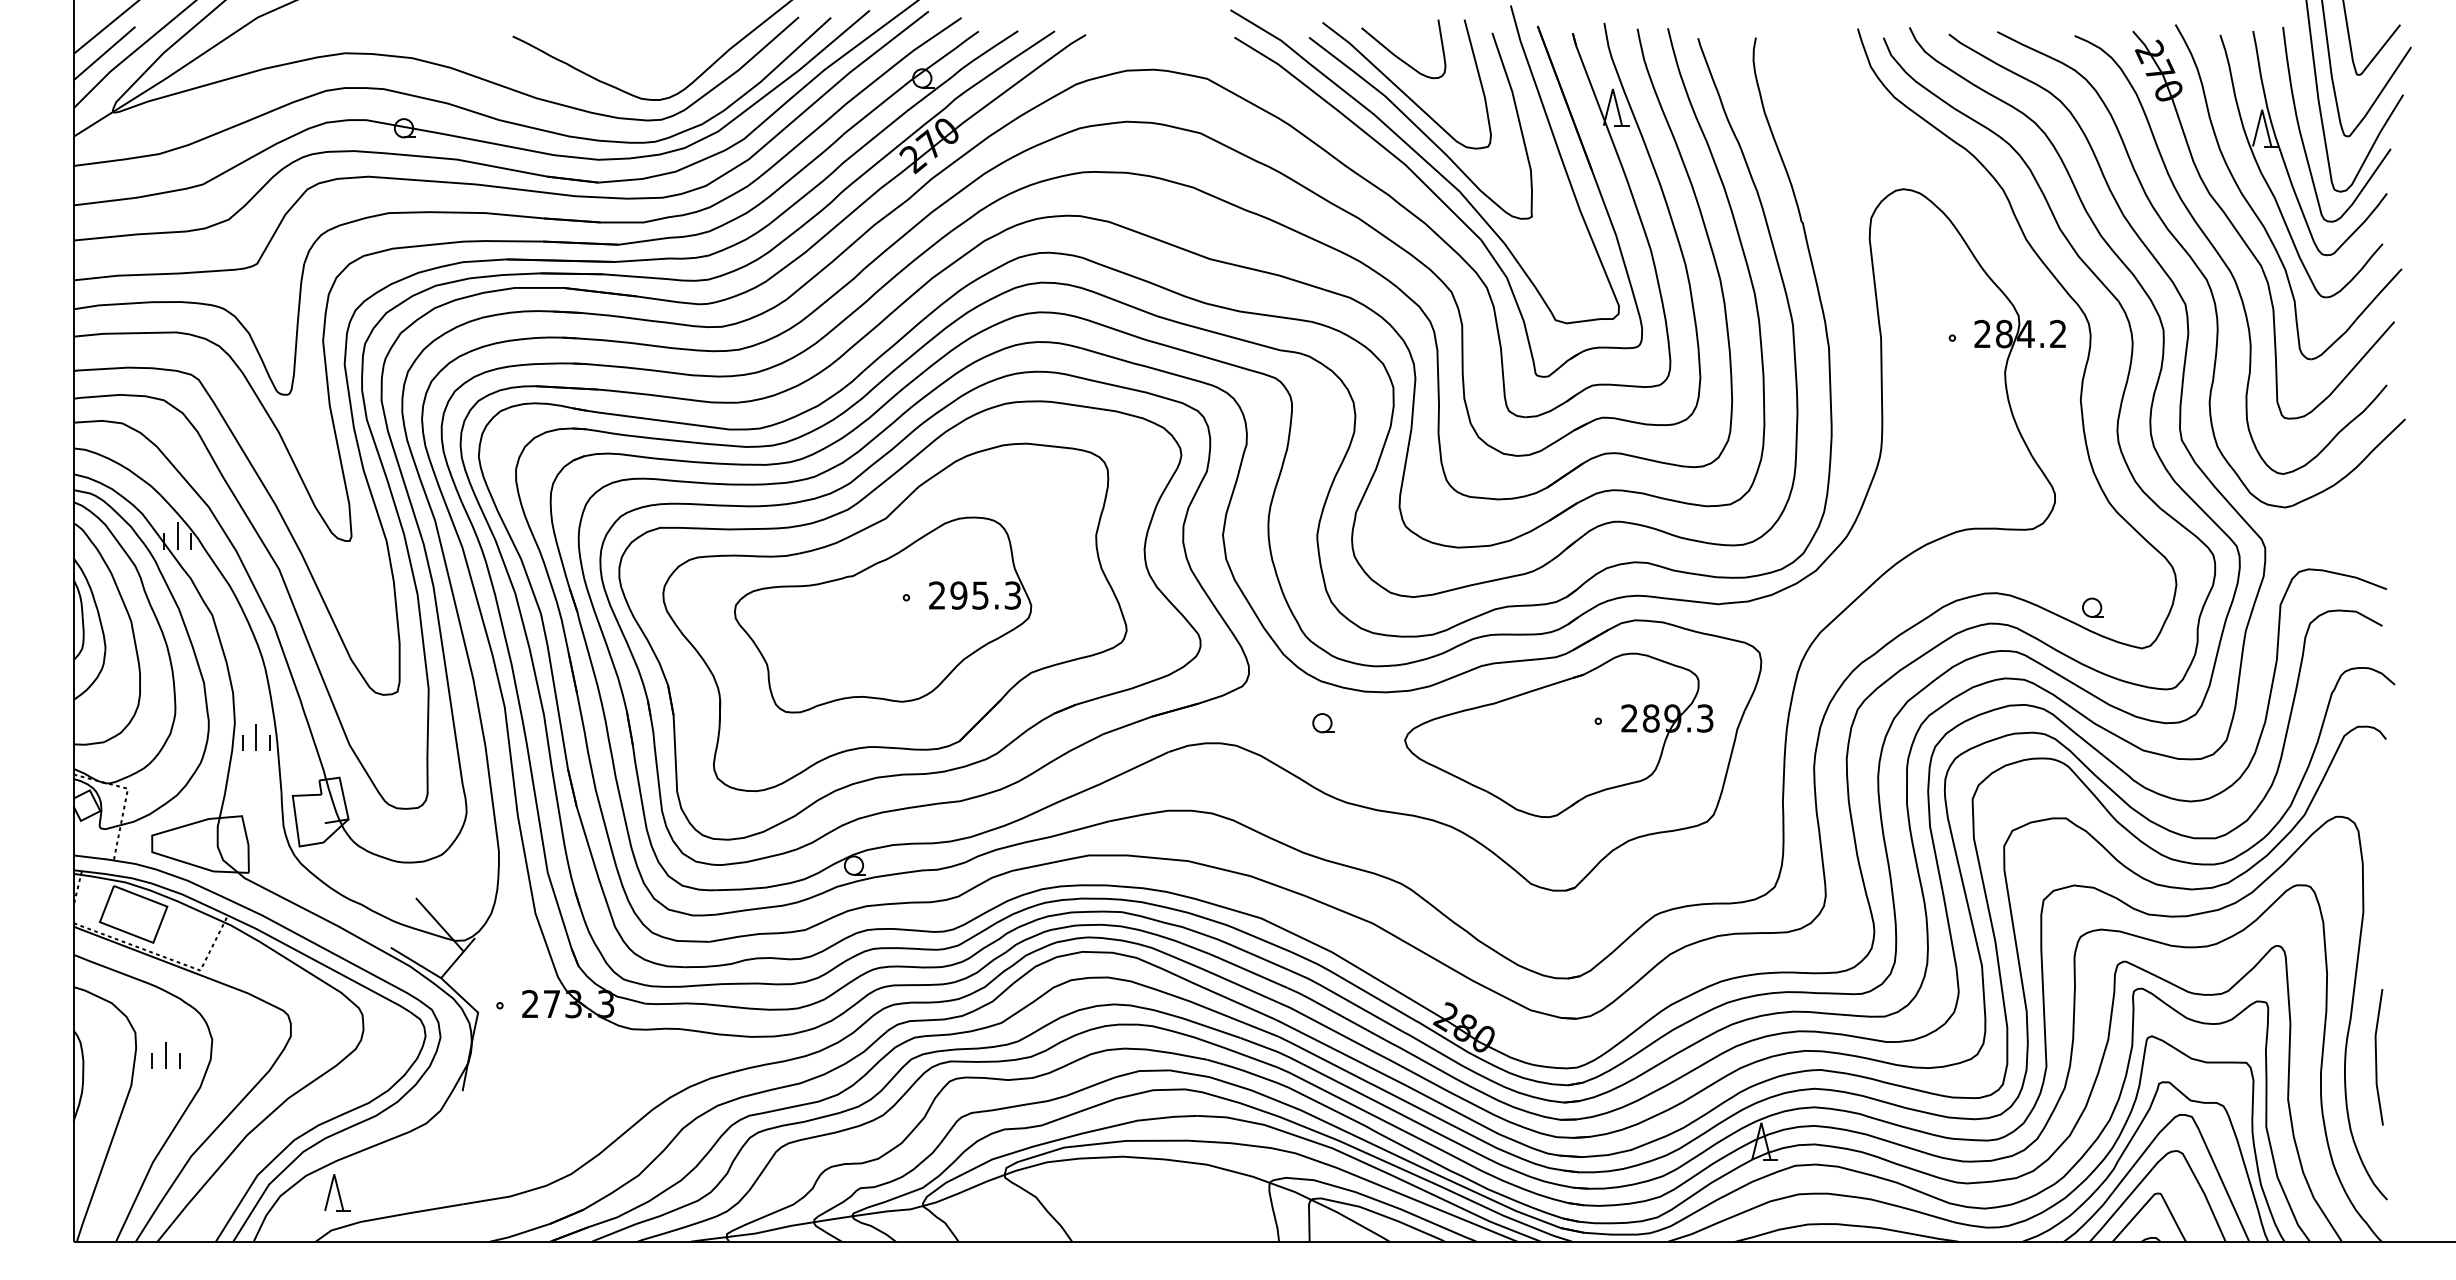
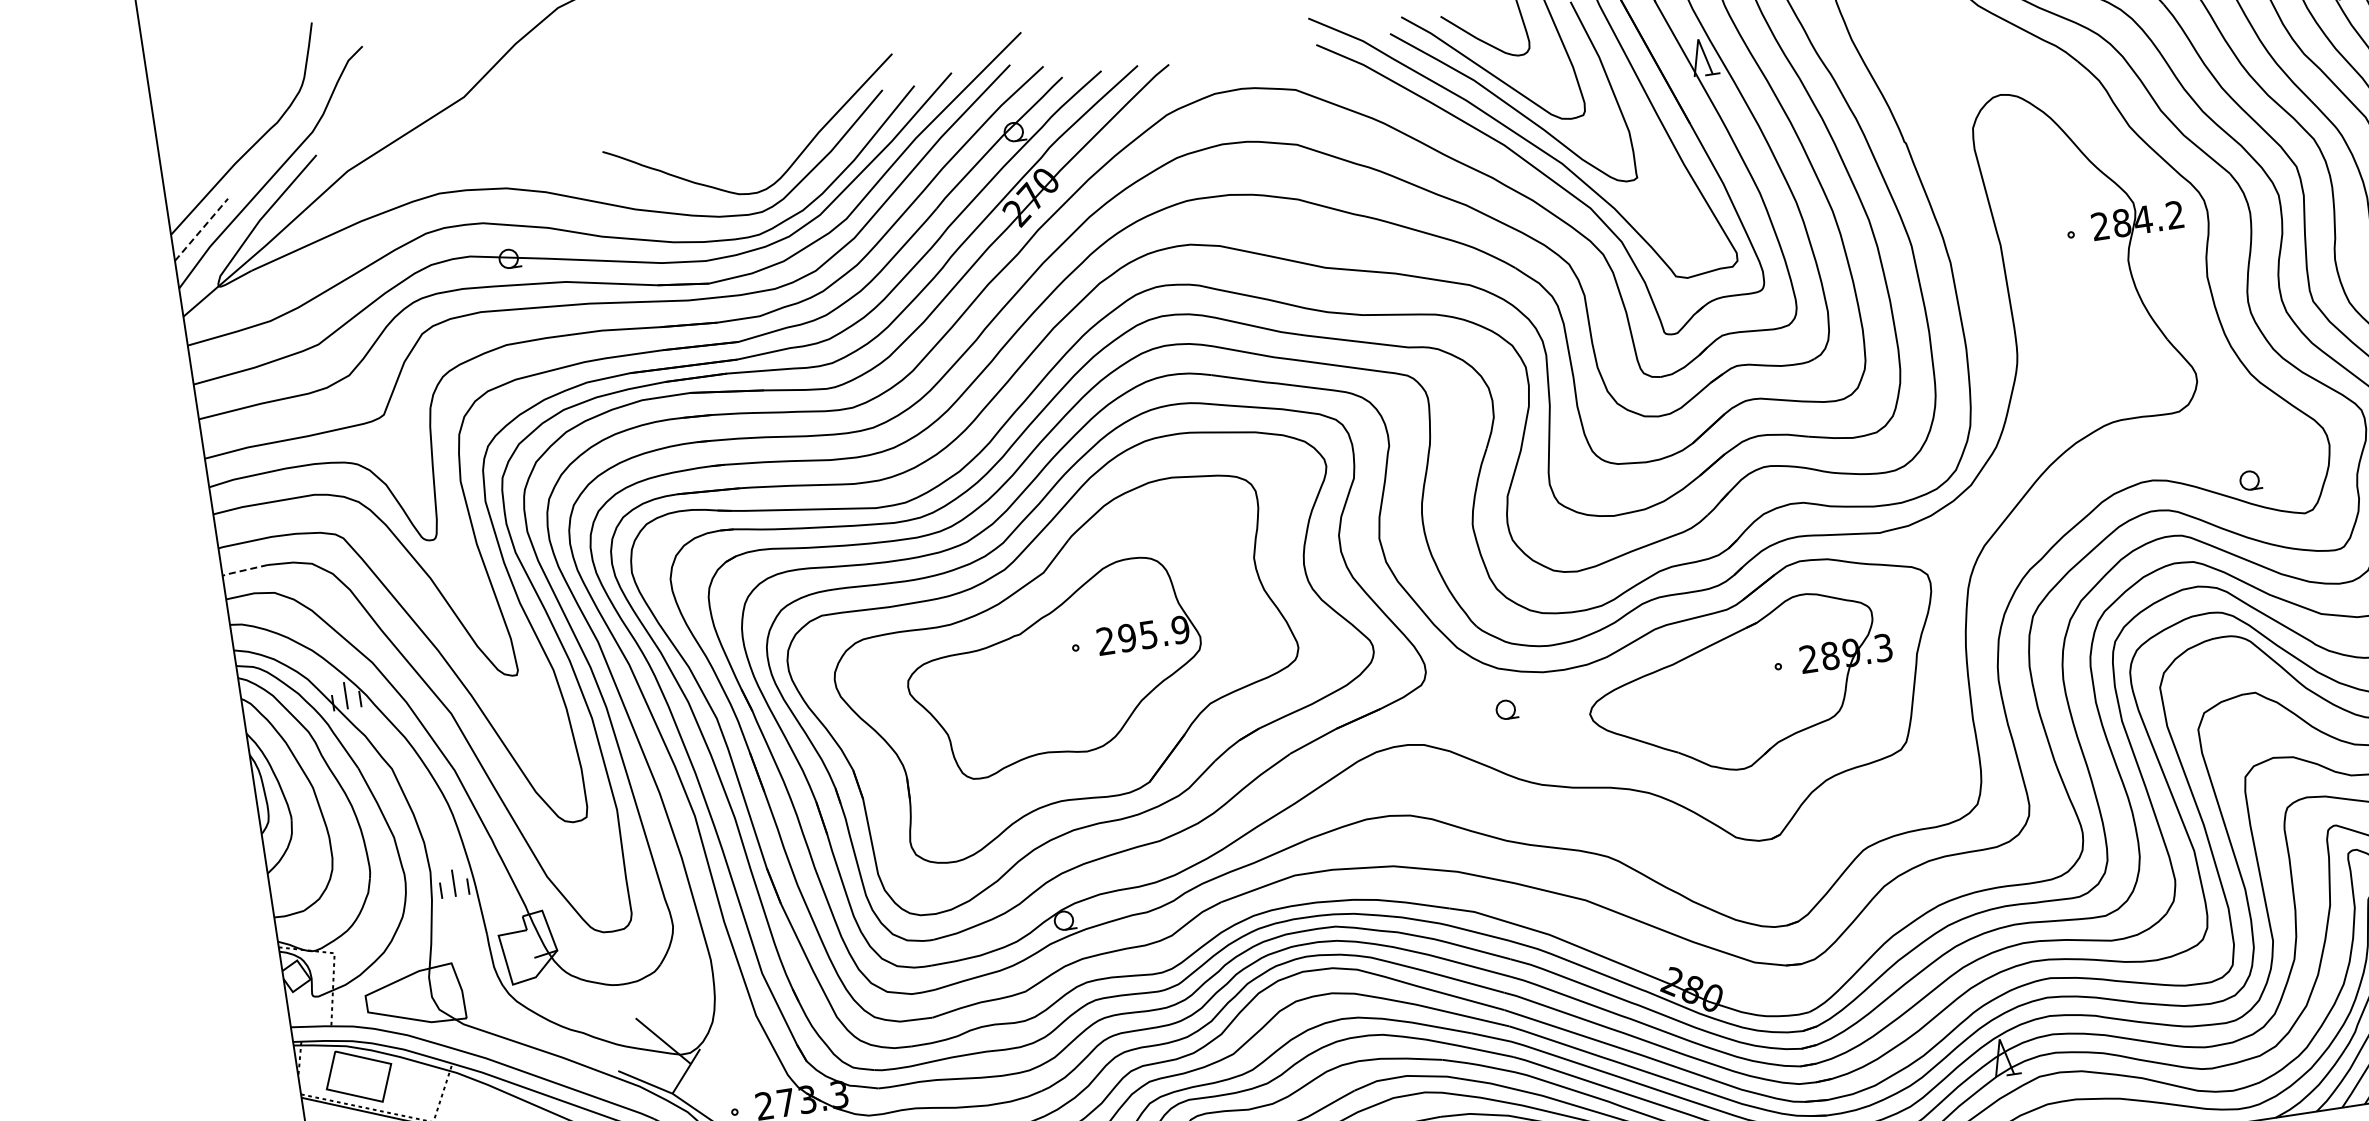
line: (104, 53) -> (201, 229), solid -> dashed
line: (96, 396) -> (244, 570), solid -> dashed
text: (1012, 595) -> (1180, 629), 295.3 -> 295.9

